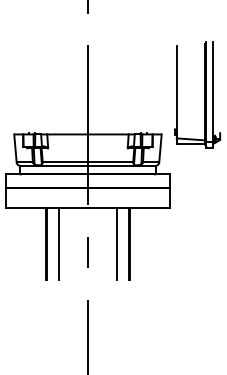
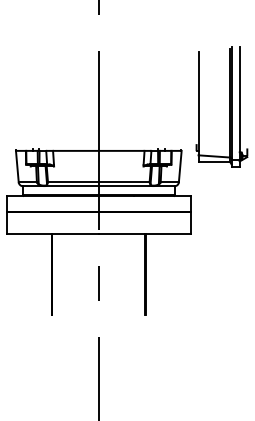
line: (59, 243) -> (66, 273), removed
line: (116, 243) -> (130, 273), removed

